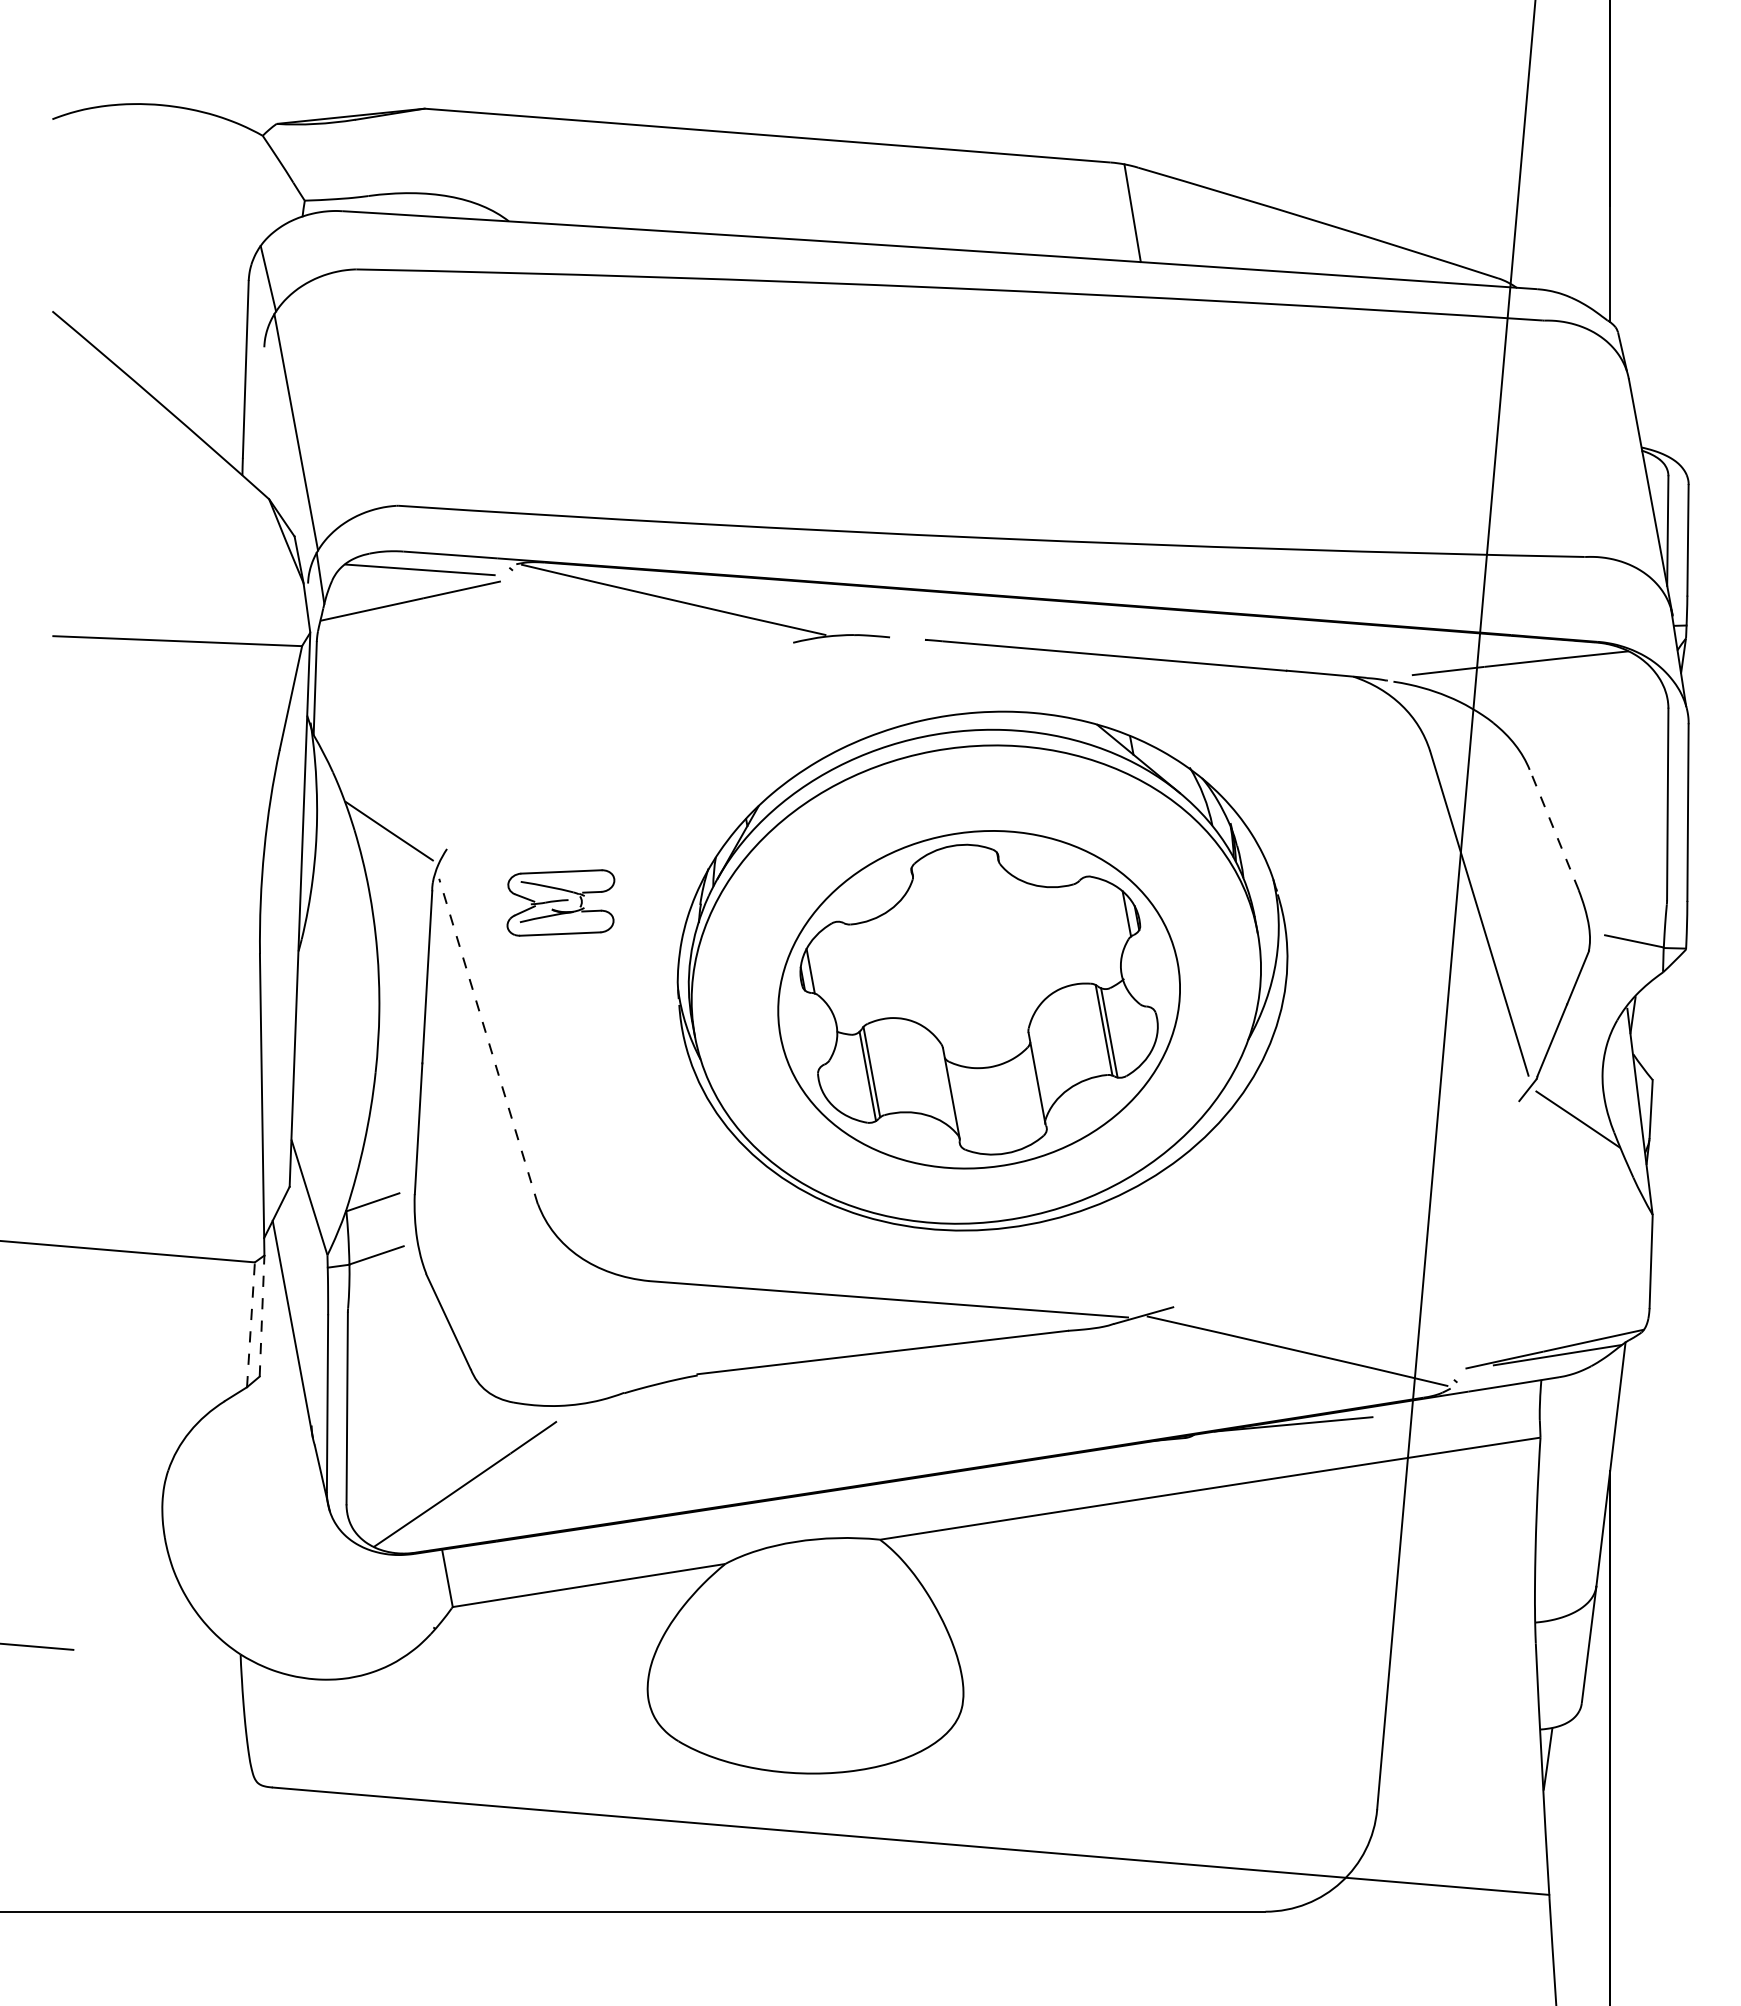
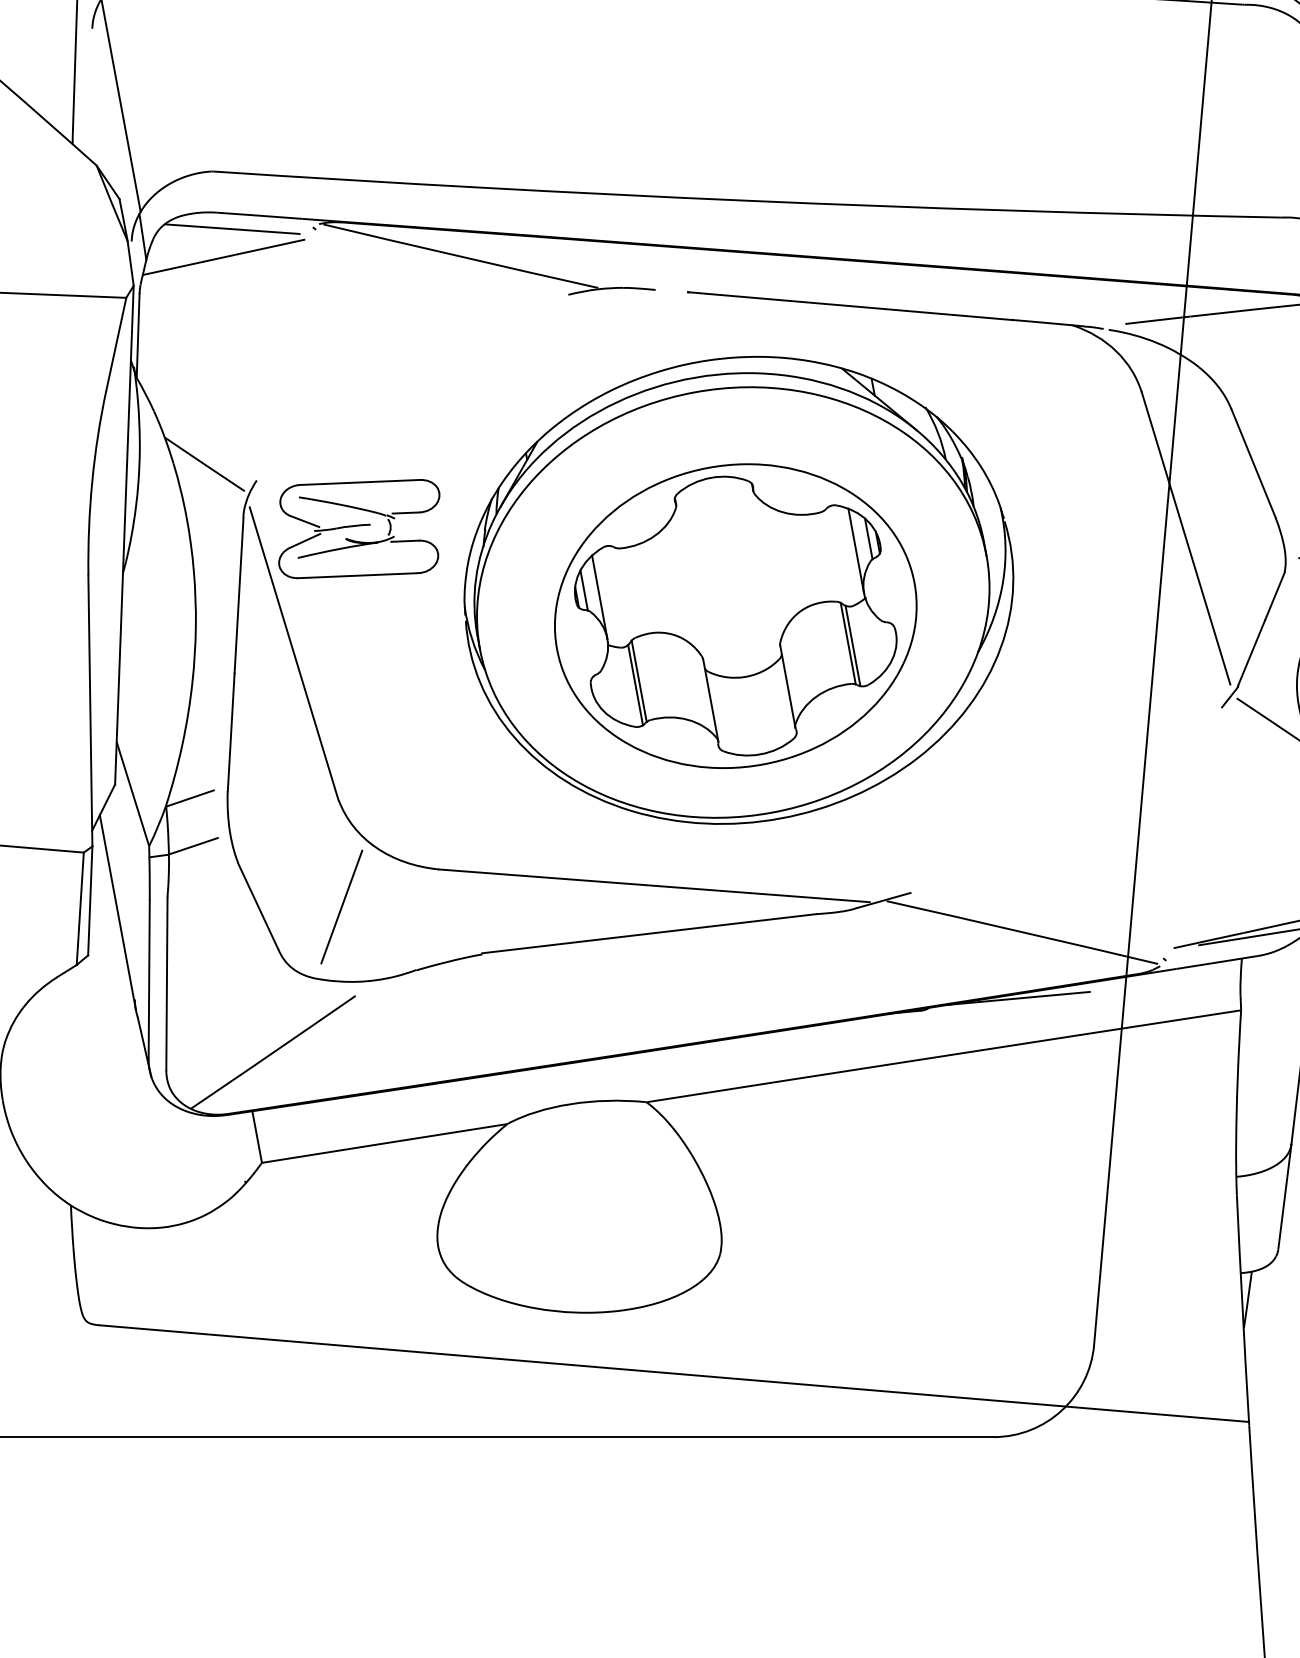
line: (1554, 829) -> (1253, 462), dashed -> solid
part: (560, 902) -> (358, 528), size x1.67
line: (1112, 927) -> (855, 551), added
line: (827, 978) -> (599, 597), added
line: (488, 1041) -> (294, 653), dashed -> solid
line: (262, 1316) -> (90, 901), dashed -> solid
line: (541, 1322) -> (341, 906), added
line: (250, 1324) -> (79, 908), dashed -> solid

